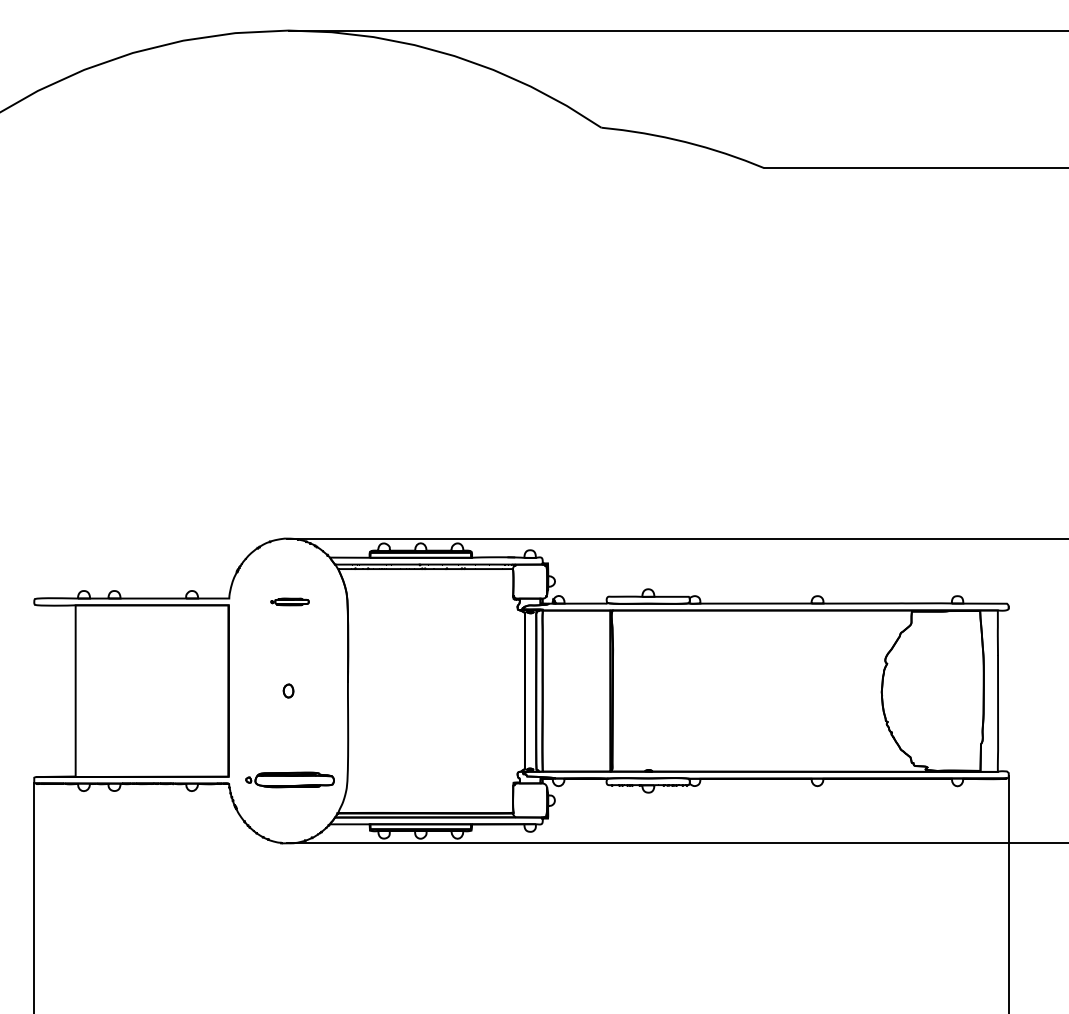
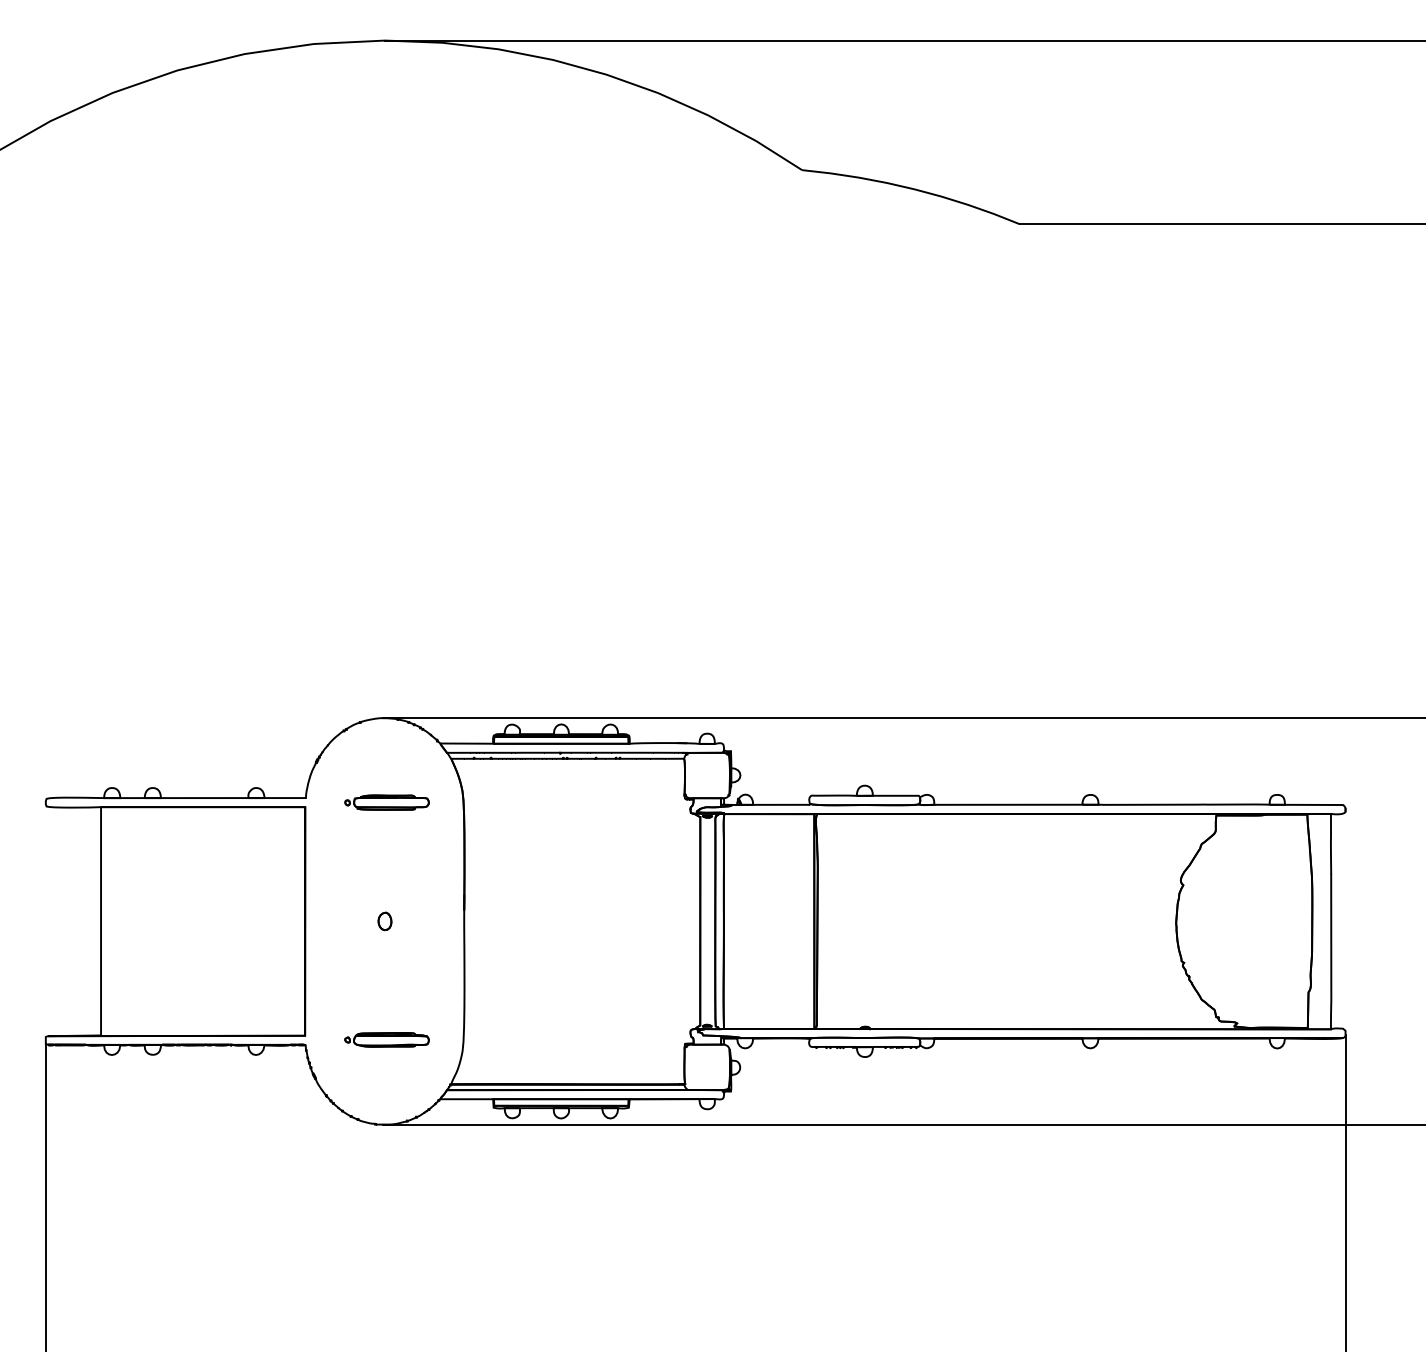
part: (289, 601) -> (386, 802), size x1.67
part: (289, 779) -> (386, 1039), size x0.71

